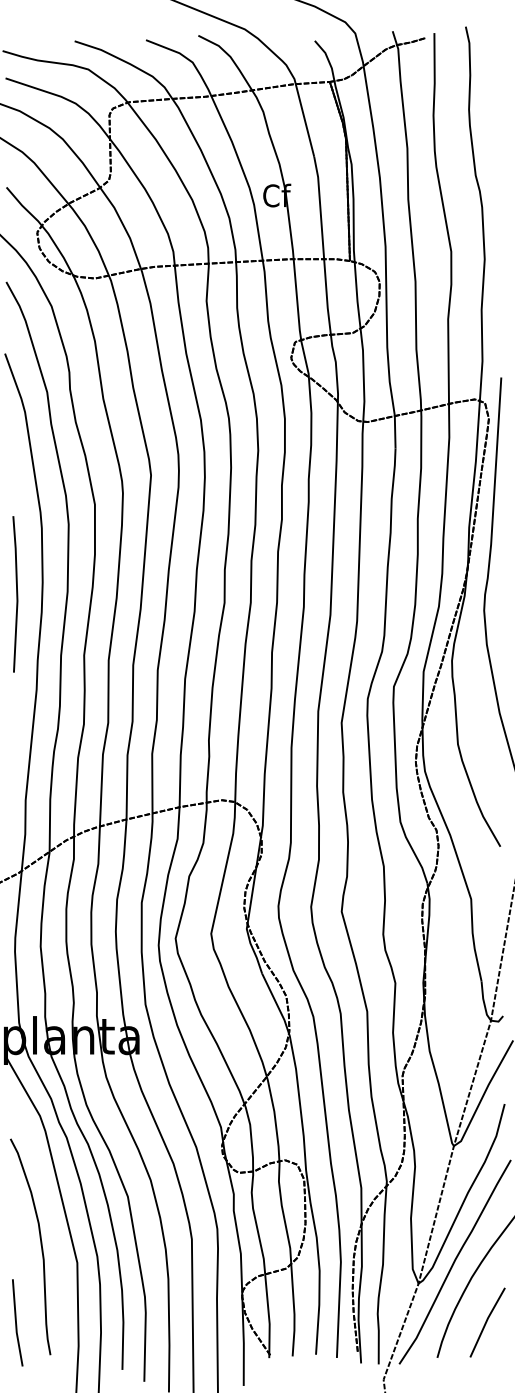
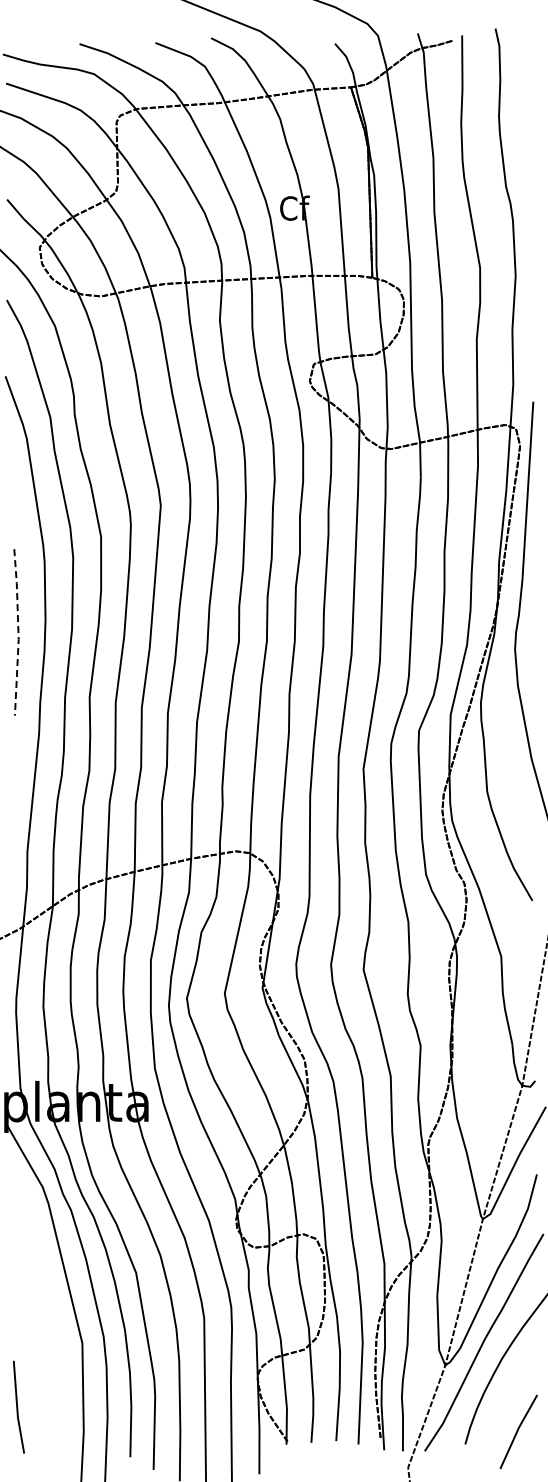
line: (17, 594) -> (18, 632), solid -> dashed
curve: (40, 1246) -> (43, 1326), removed
line: (487, 1322) -> (518, 1431), moved

